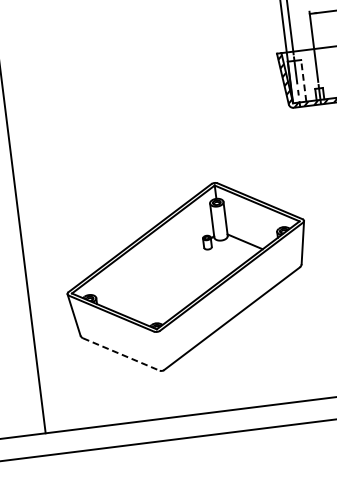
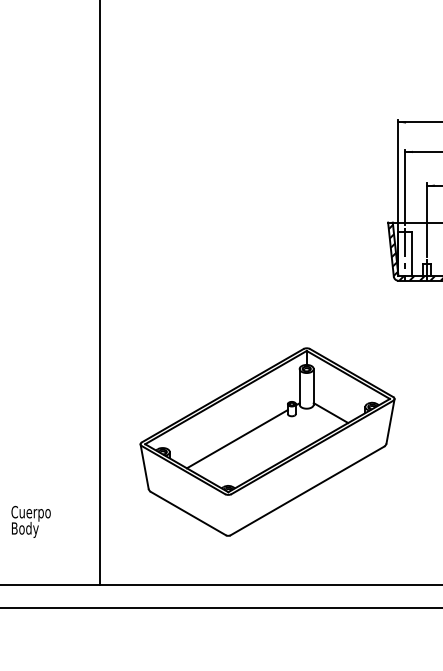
line: (303, 81) -> (412, 254), dashed -> solid
line: (158, 278) -> (236, 439), added
line: (121, 354) -> (188, 513), dashed -> solid

